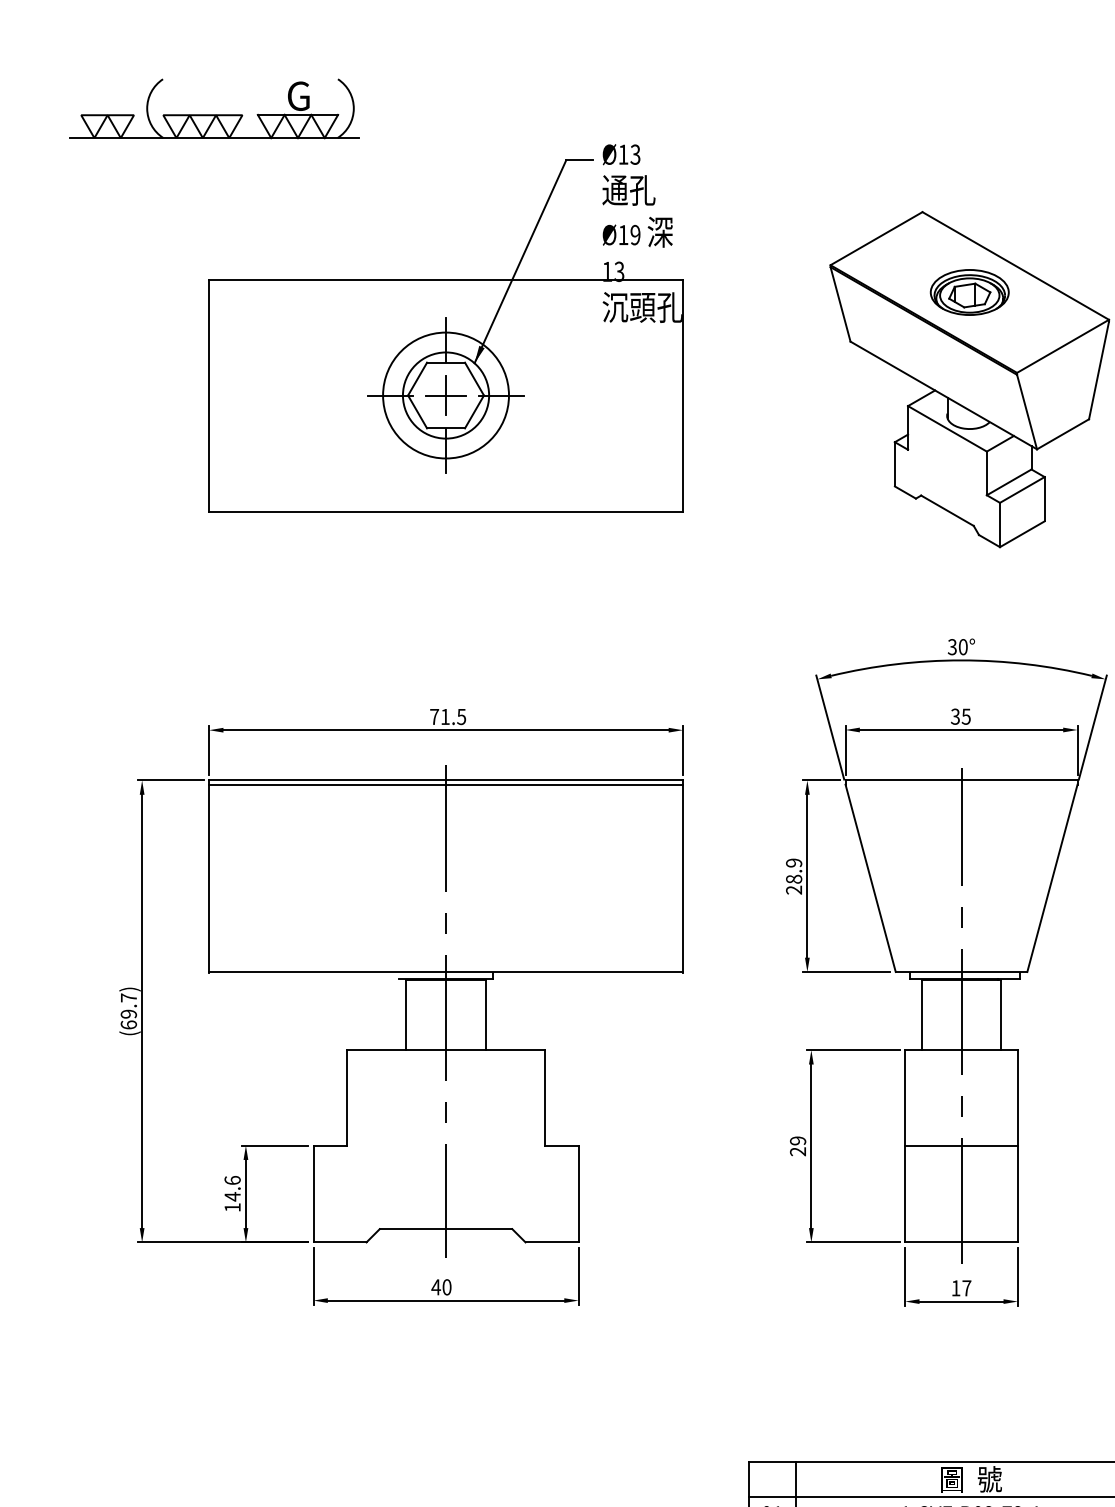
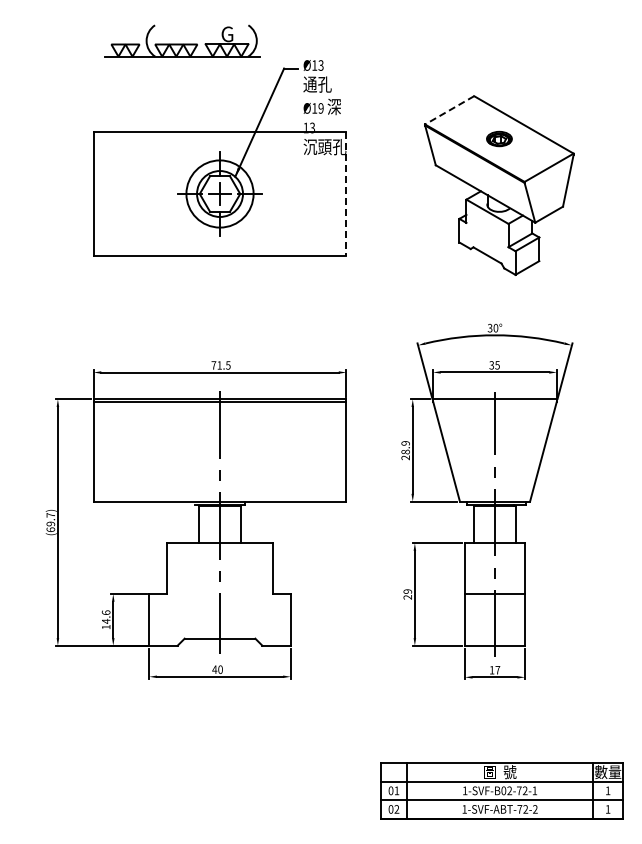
part: (214, 107) -> (182, 40), moved
line: (876, 238) -> (449, 110), solid -> dashed
part: (969, 291) -> (499, 138), size x0.6
line: (683, 396) -> (346, 194), solid -> dashed

